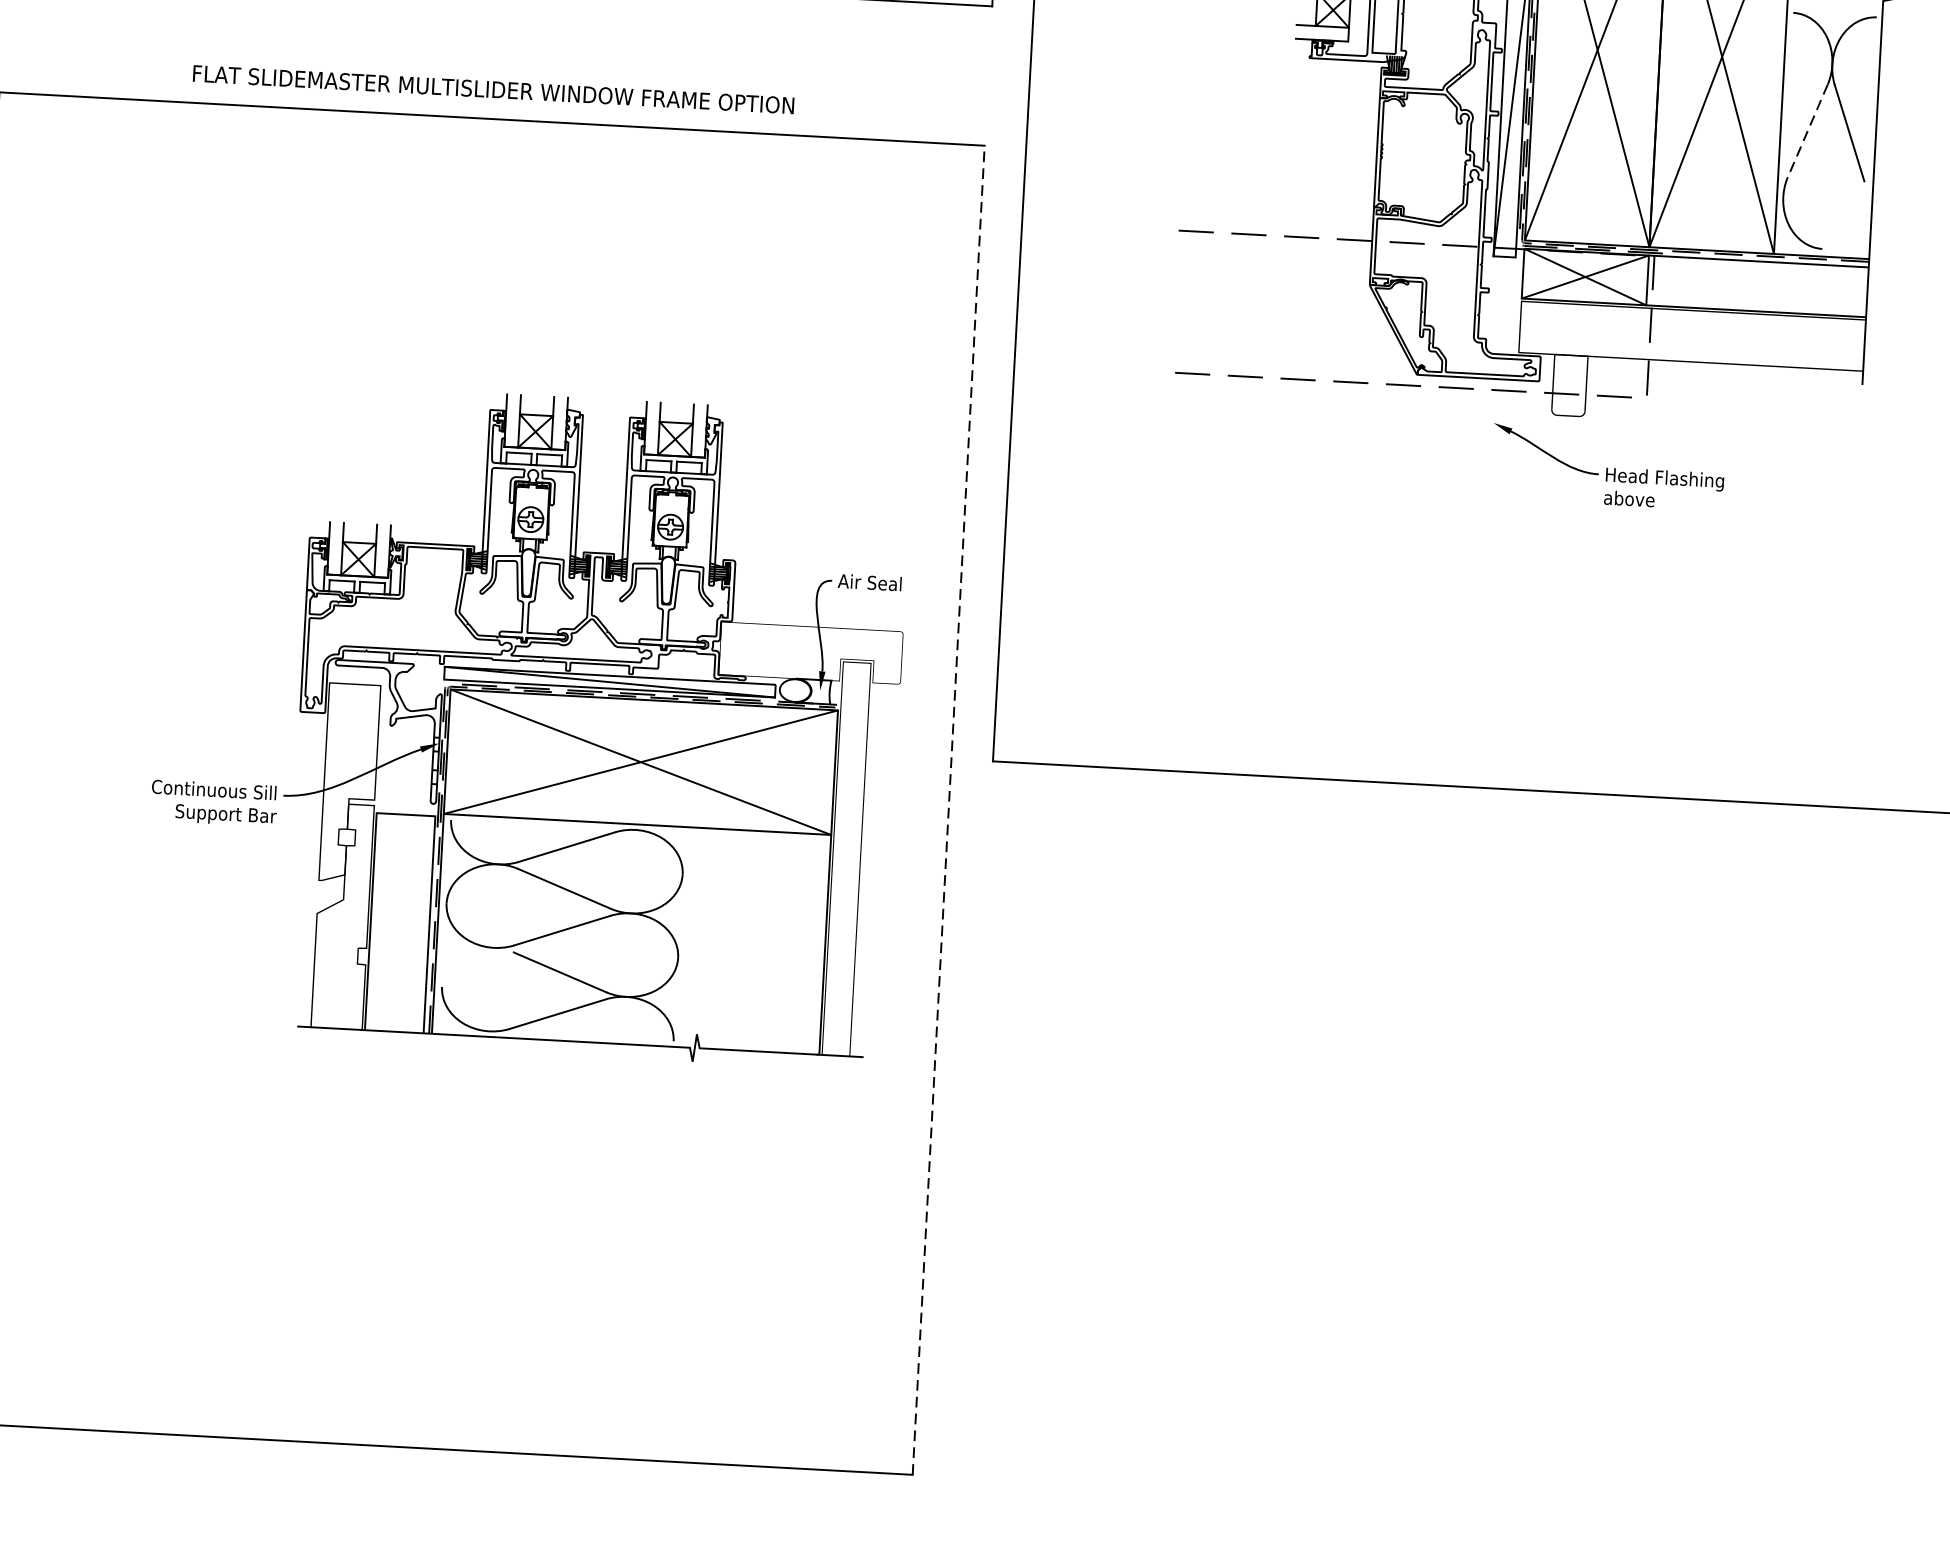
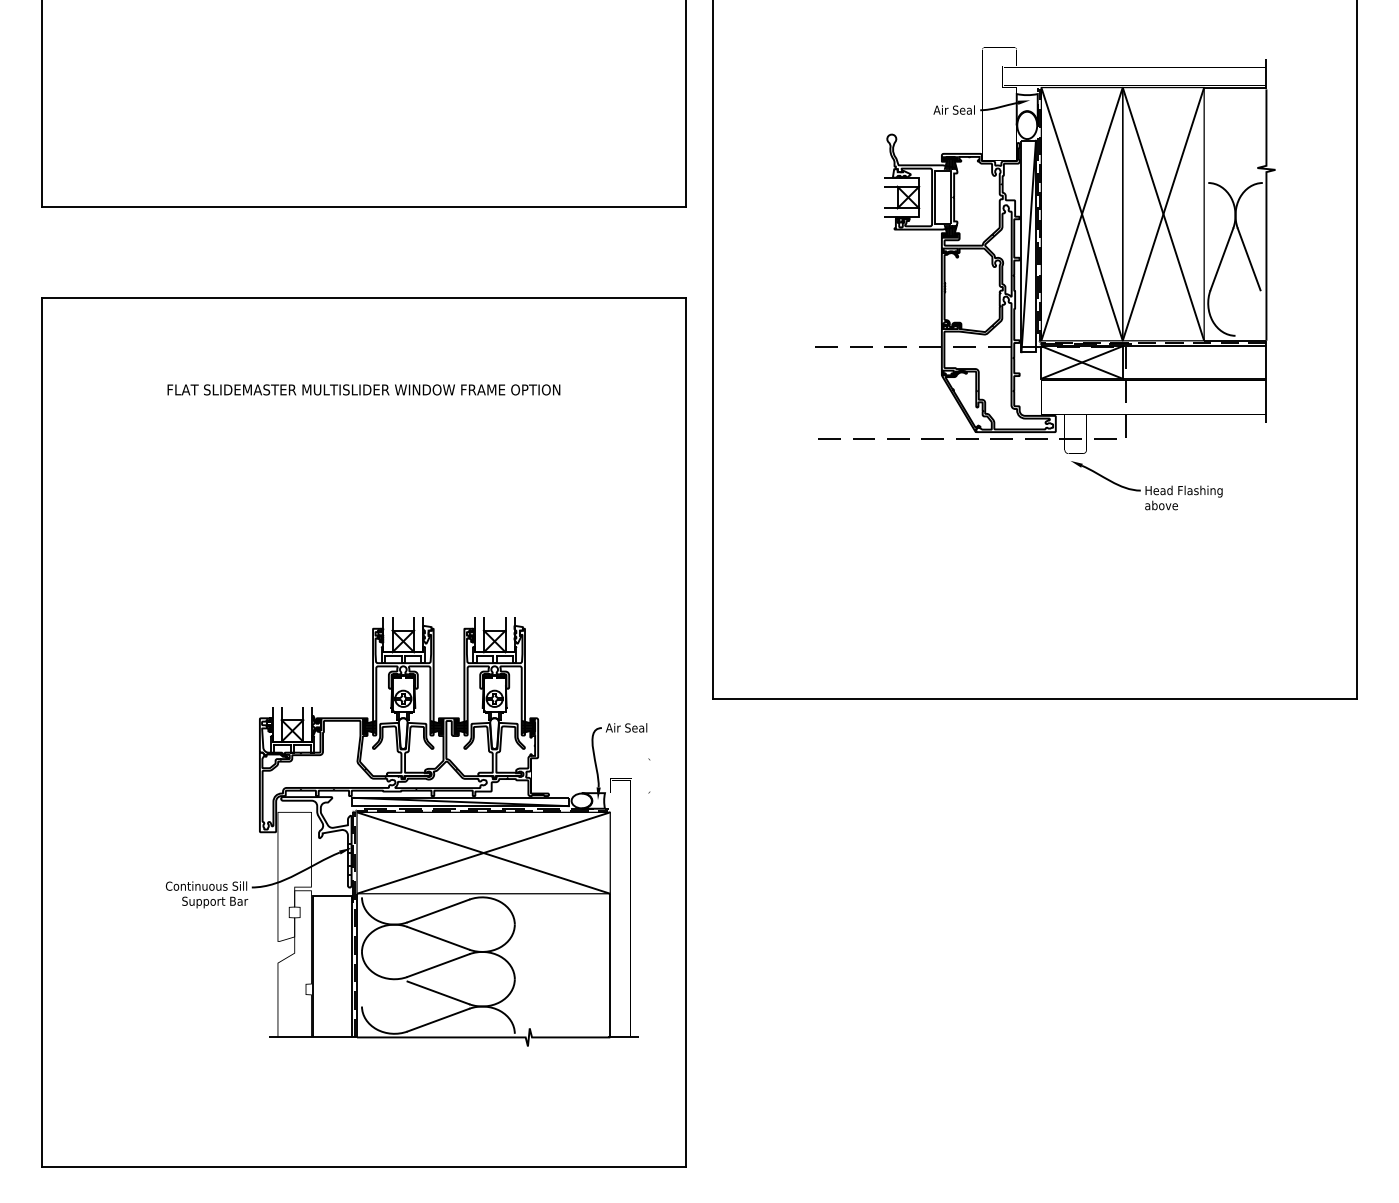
text: (493, 88) -> (363, 389), moved
line: (1807, 131) -> (1221, 259), dashed -> solid
part: (1607, 466) -> (1146, 485), moved
part: (526, 722) -> (407, 831), moved
line: (948, 810) -> (685, 732), dashed -> solid

